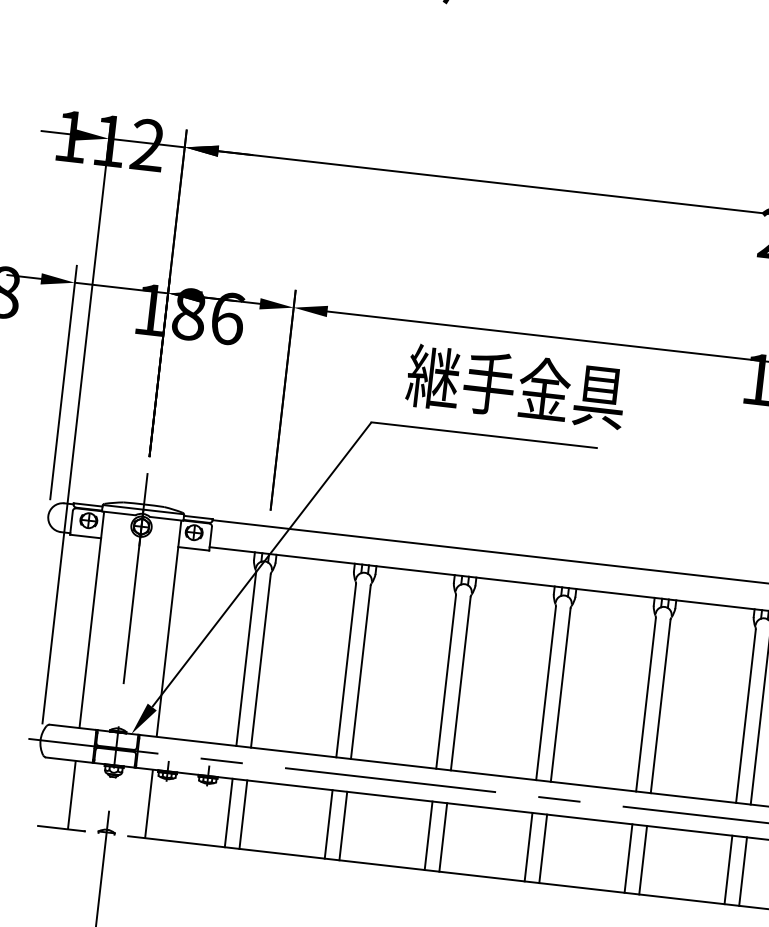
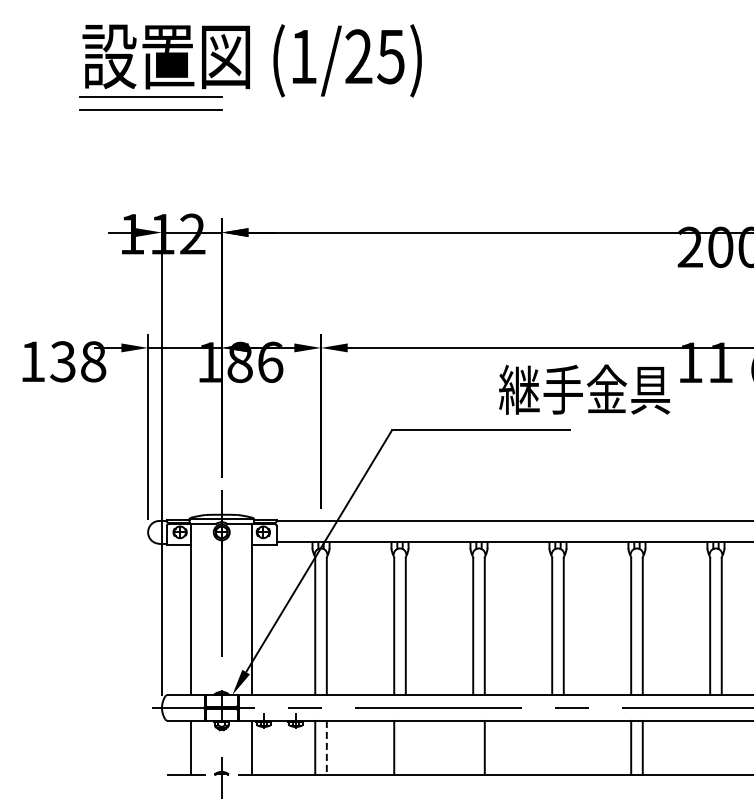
text: (516, 386) -> (584, 389), moved
line: (242, 815) -> (326, 748), solid -> dashed
line: (342, 825) -> (405, 747), removed
line: (429, 835) -> (473, 747), removed
line: (528, 846) -> (552, 747), removed
line: (542, 848) -> (563, 747), removed
line: (728, 869) -> (710, 747), removed
line: (742, 870) -> (721, 747), removed

